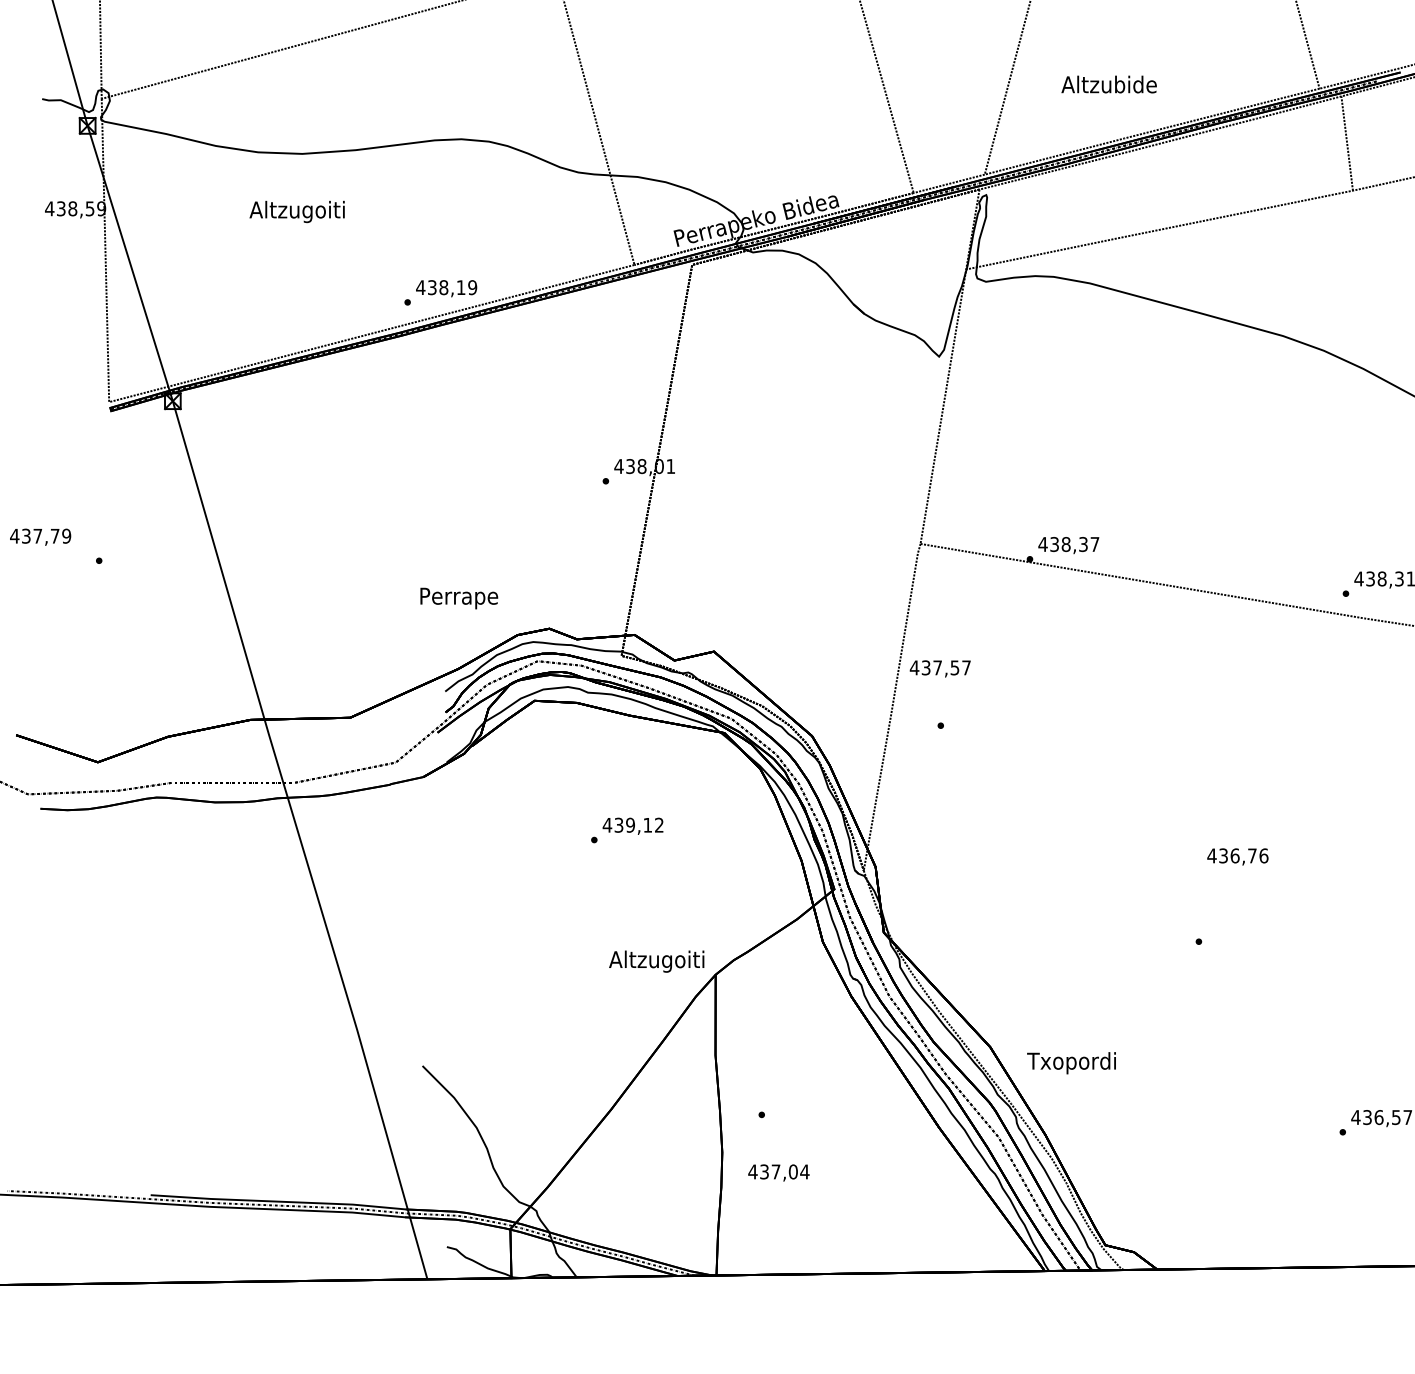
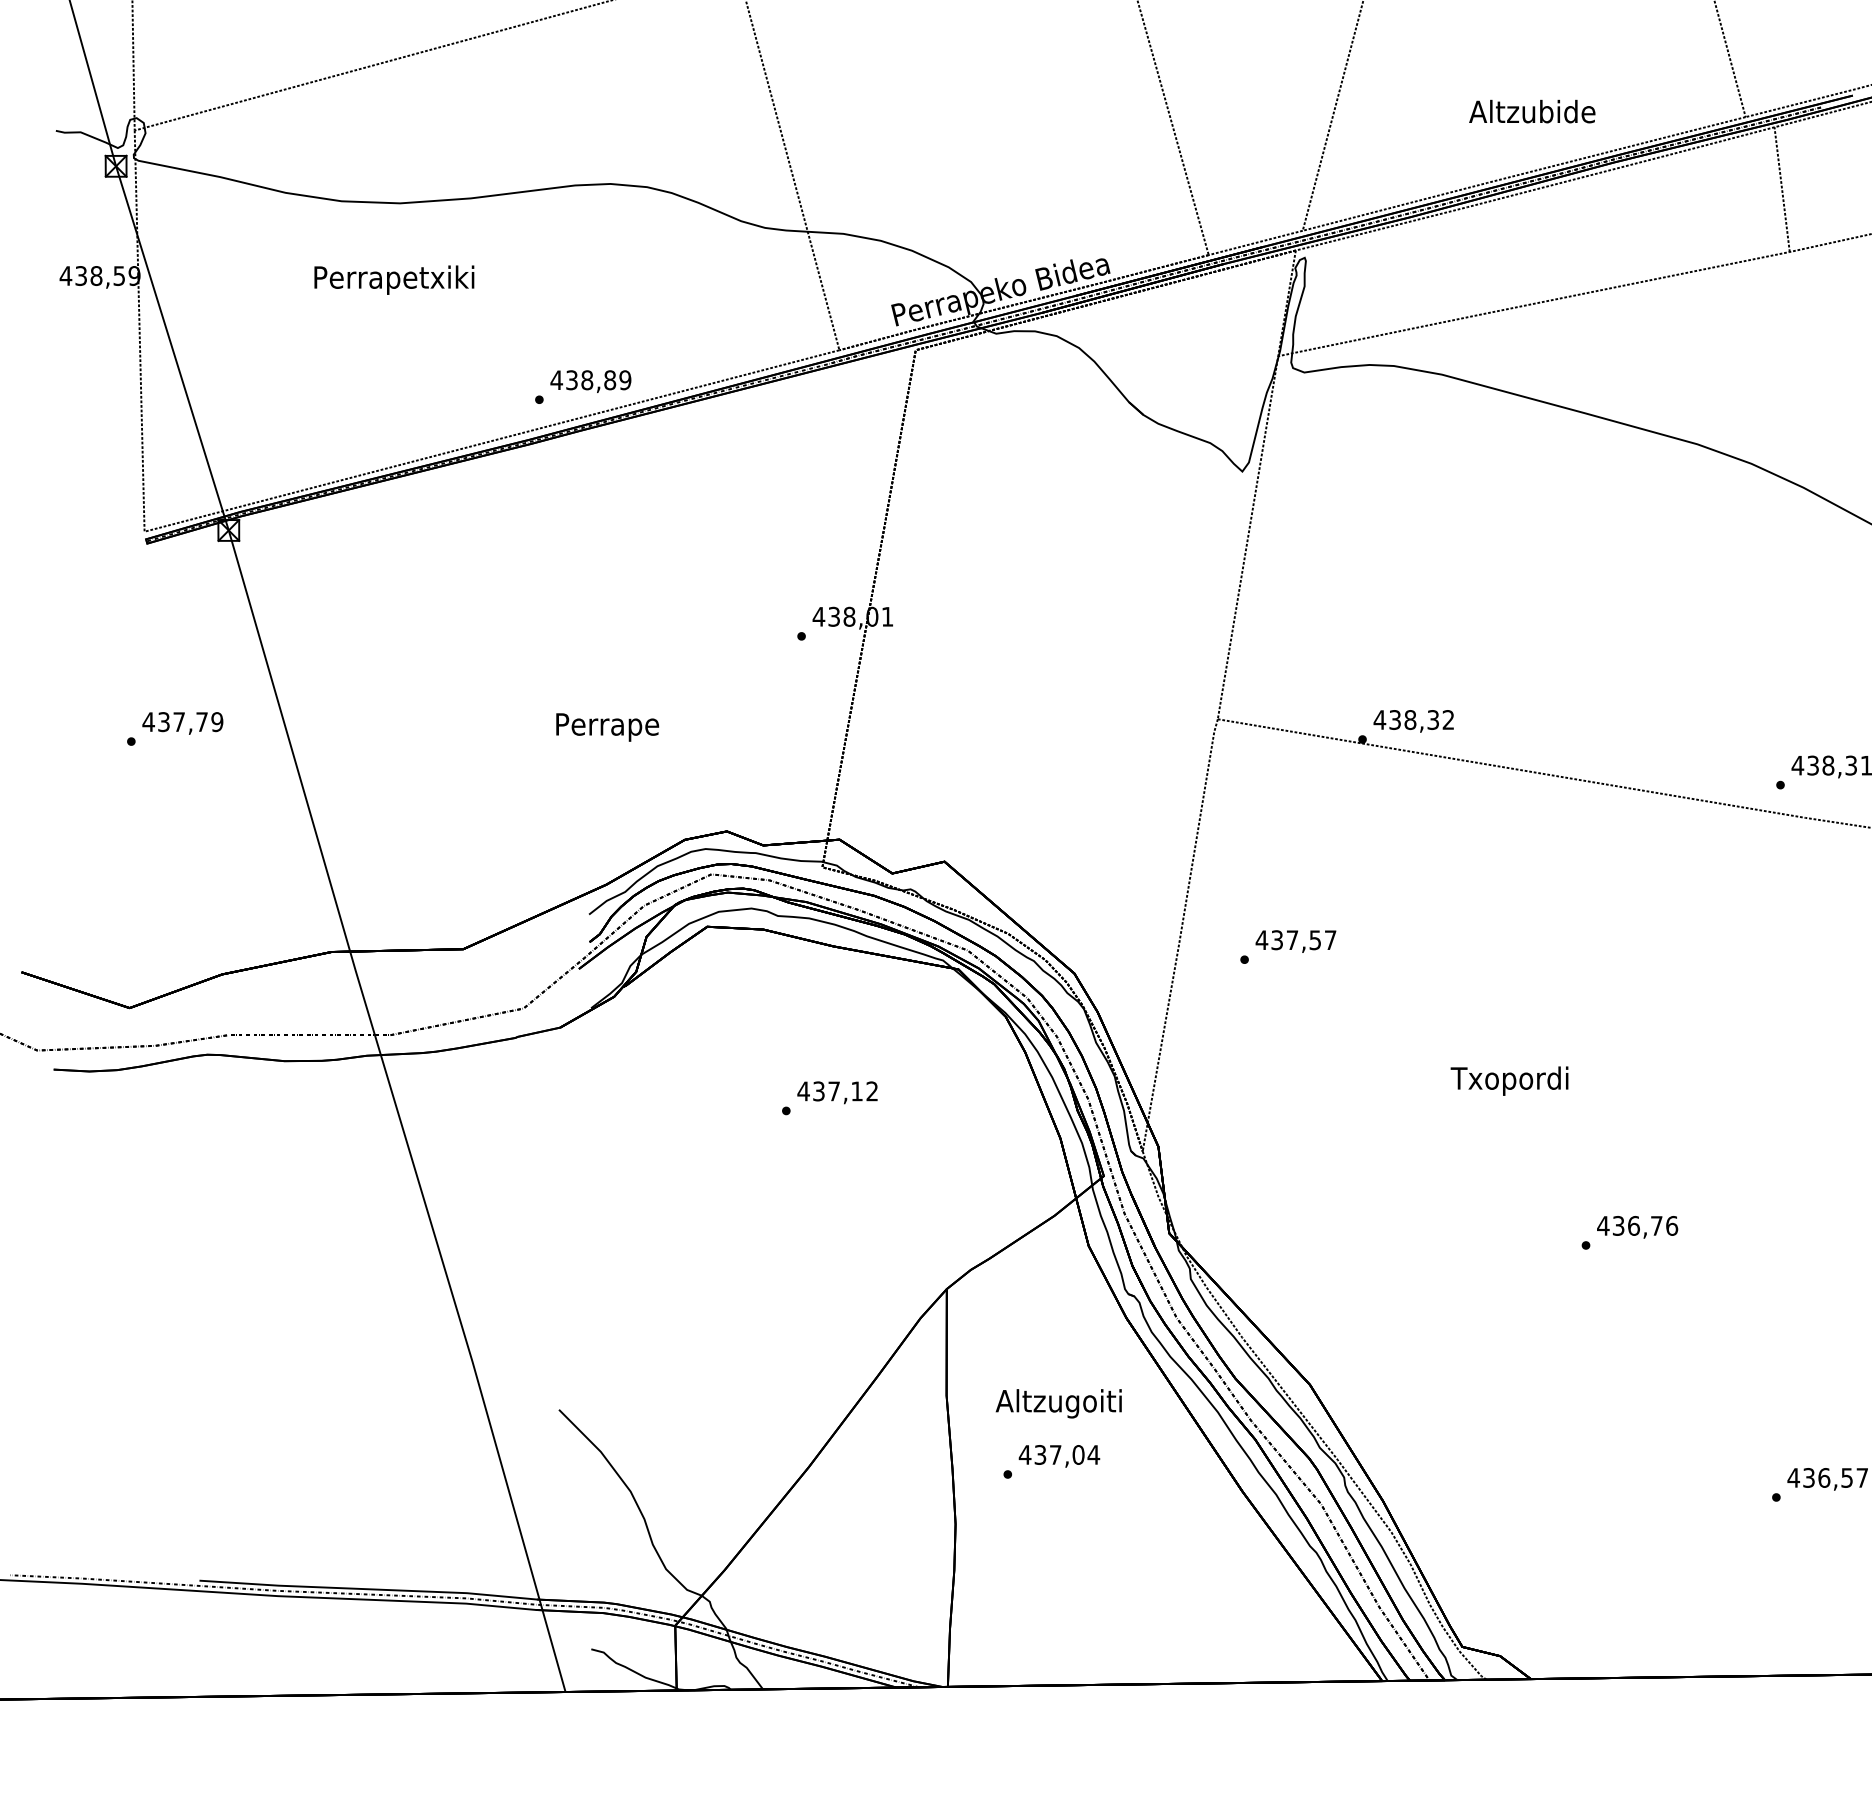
text: (1109, 84) -> (1532, 111), moved
text: (298, 211) -> (394, 279), Altzugoiti -> Perrapetxiki
text: (461, 287) -> (610, 380), 438,19 -> 438,89
text: (40, 537) -> (182, 723), moved
text: (1094, 544) -> (1448, 719), 438,37 -> 438,32
text: (459, 598) -> (607, 727), moved
text: (939, 668) -> (1295, 941), moved
text: (630, 825) -> (834, 1091), 439,12 -> 437,12
text: (1237, 857) -> (1637, 1227), moved
text: (656, 961) -> (1058, 1403), moved
text: (1071, 1062) -> (1509, 1080), moved
text: (778, 1173) -> (1059, 1456), moved

